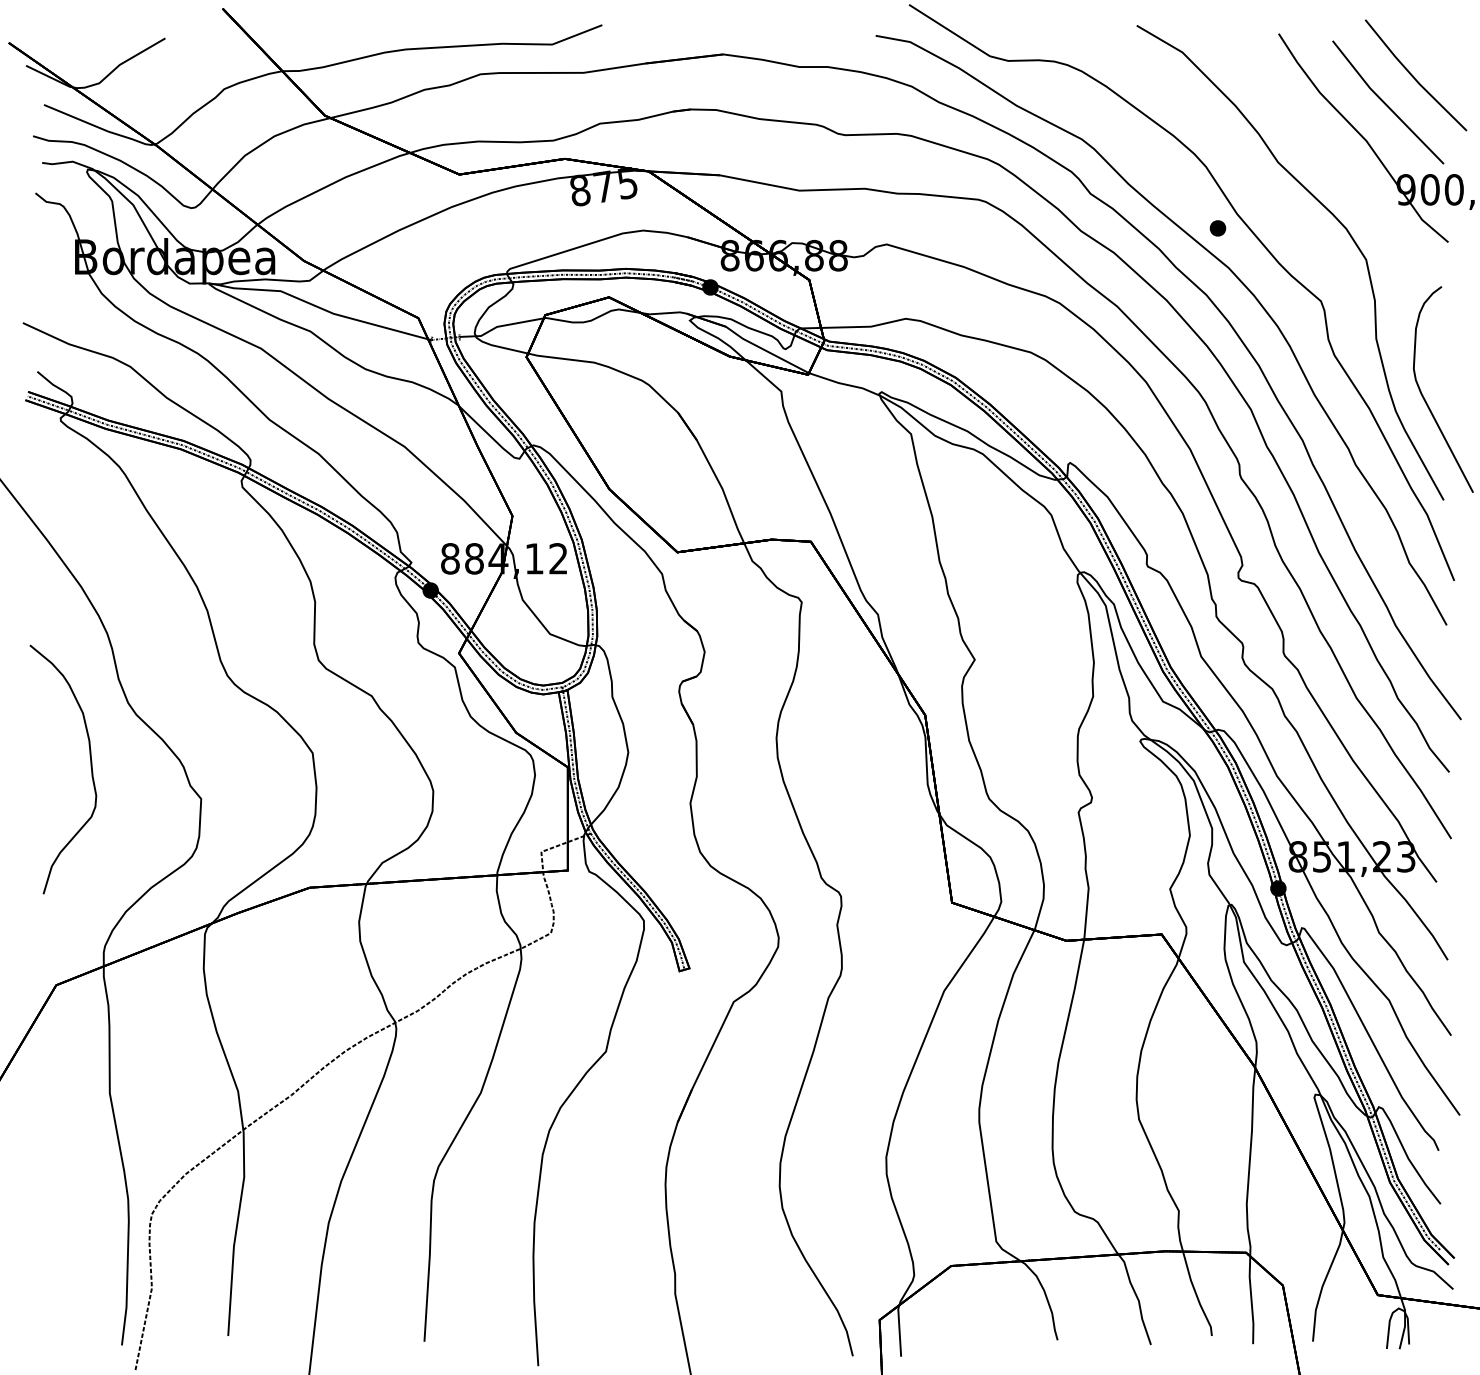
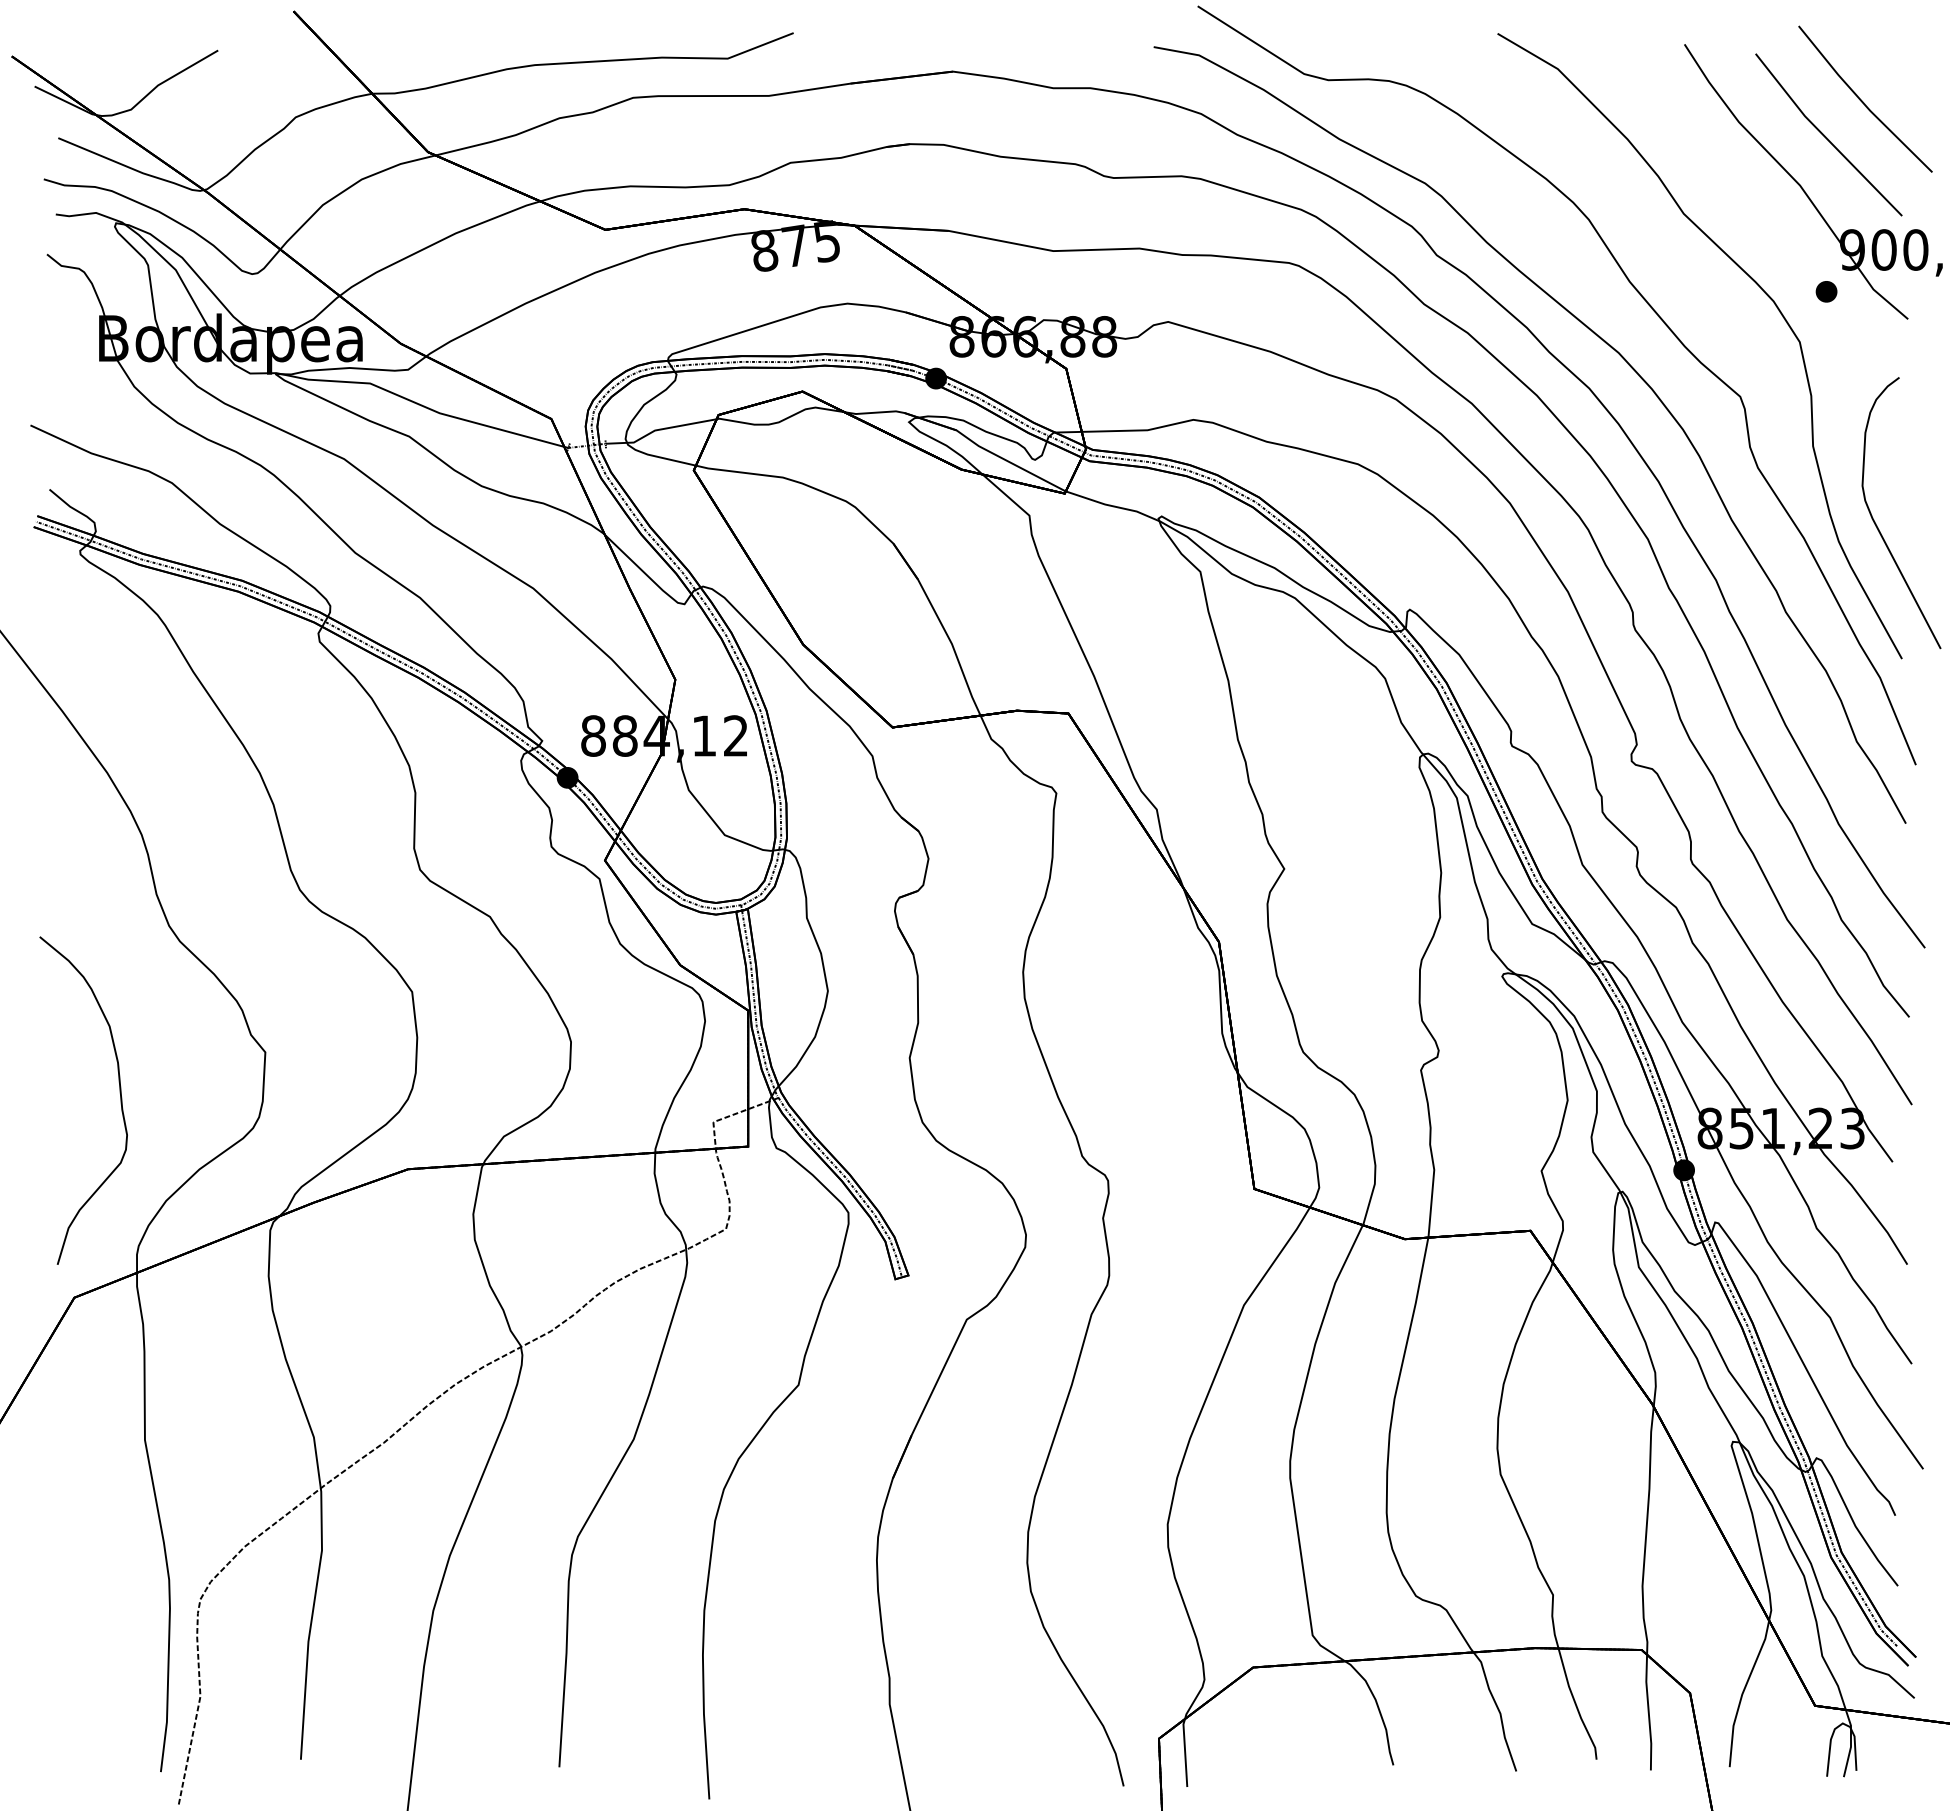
part: (1217, 228) -> (1826, 291), moved
curve: (90, 764) -> (119, 1093), moved

